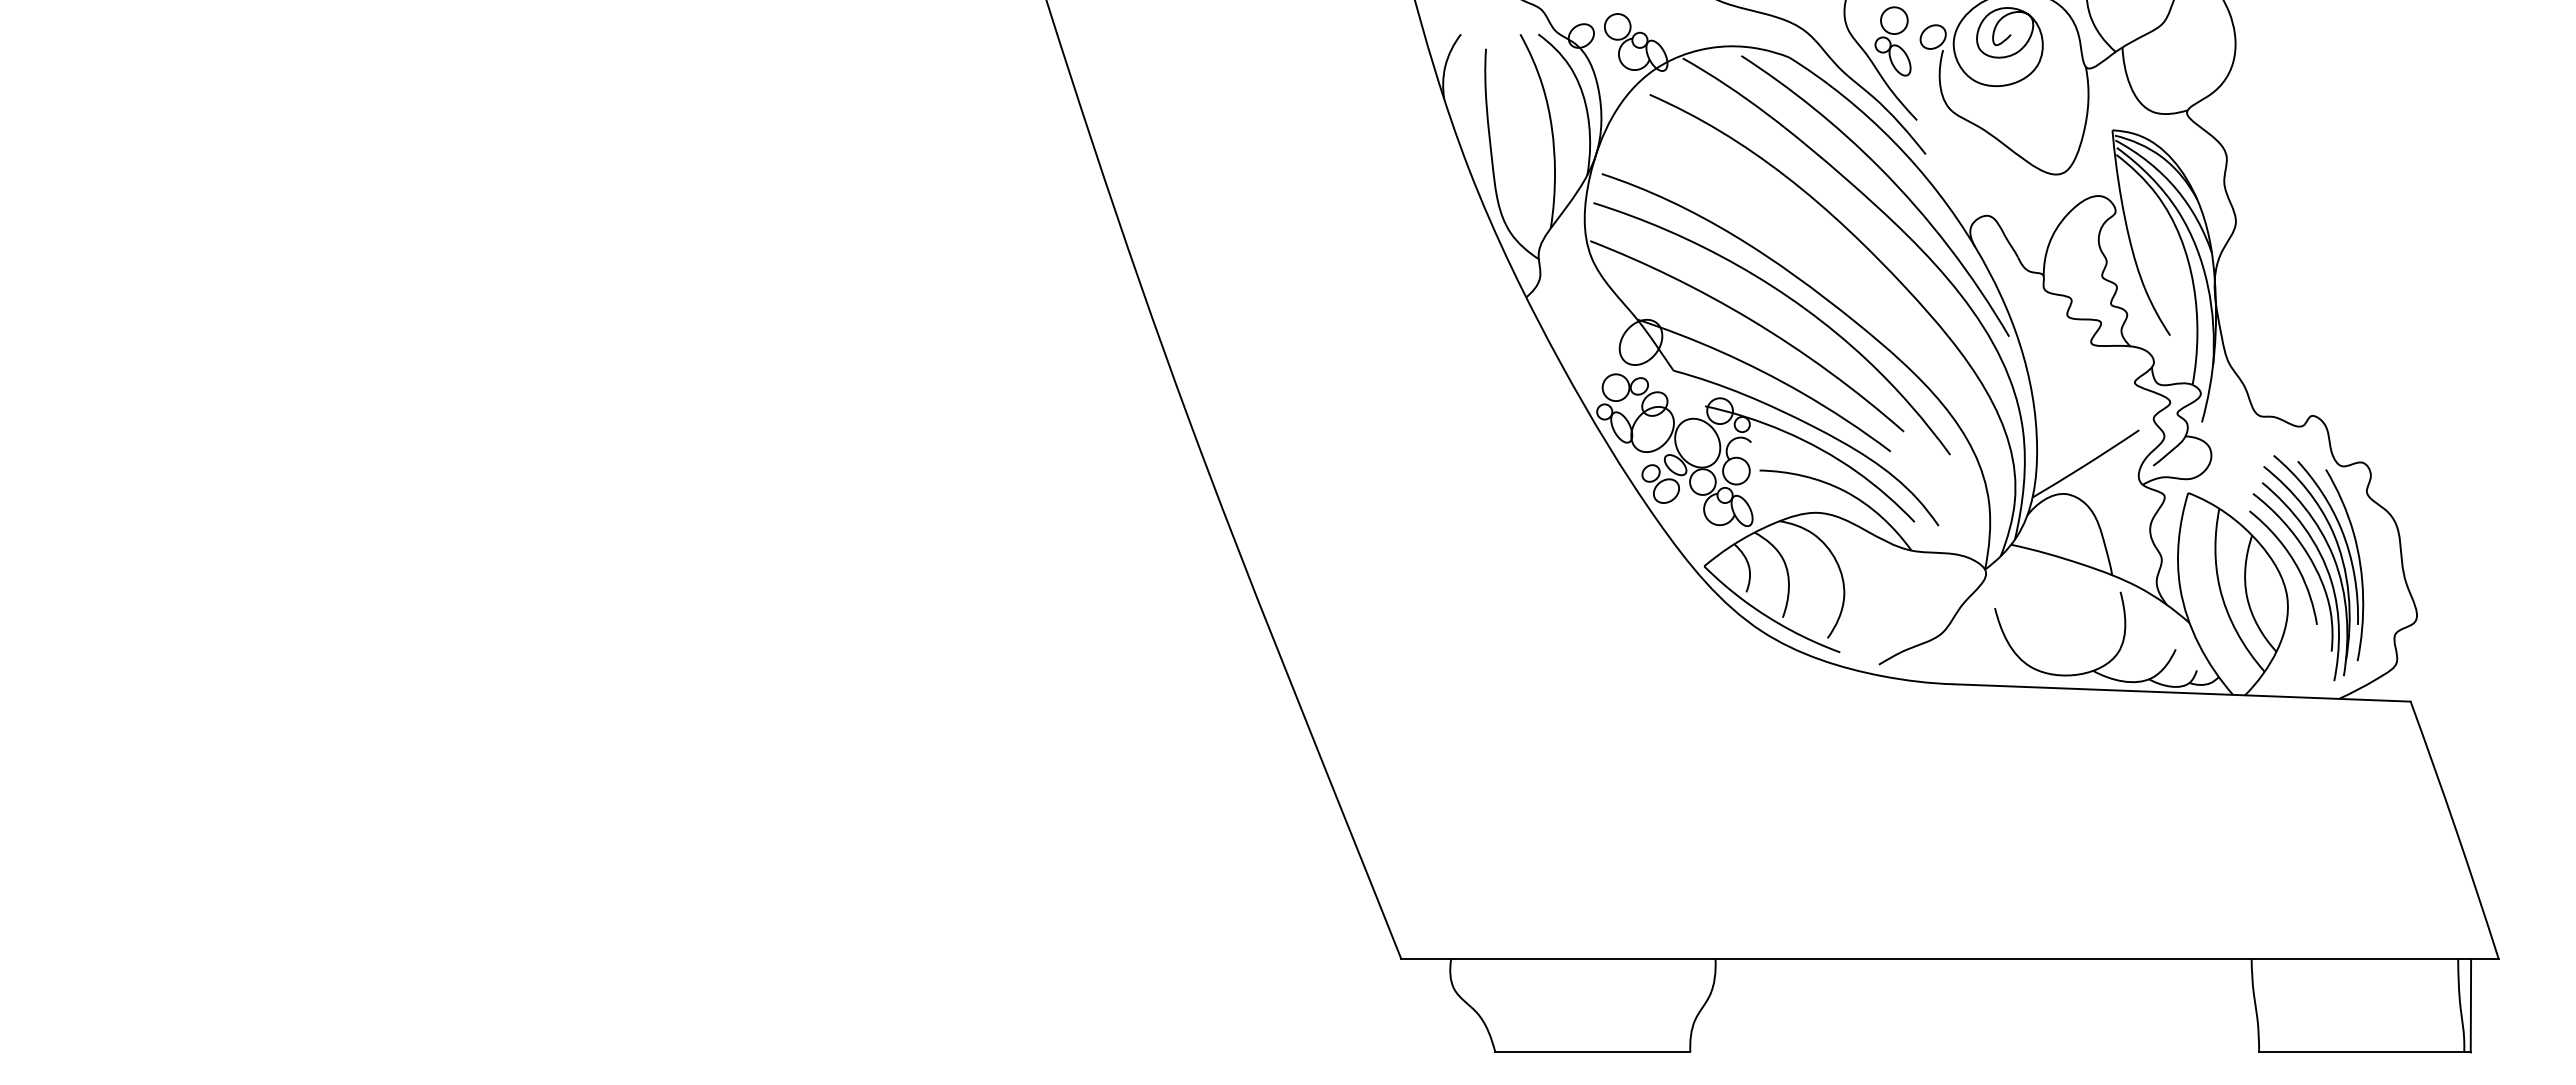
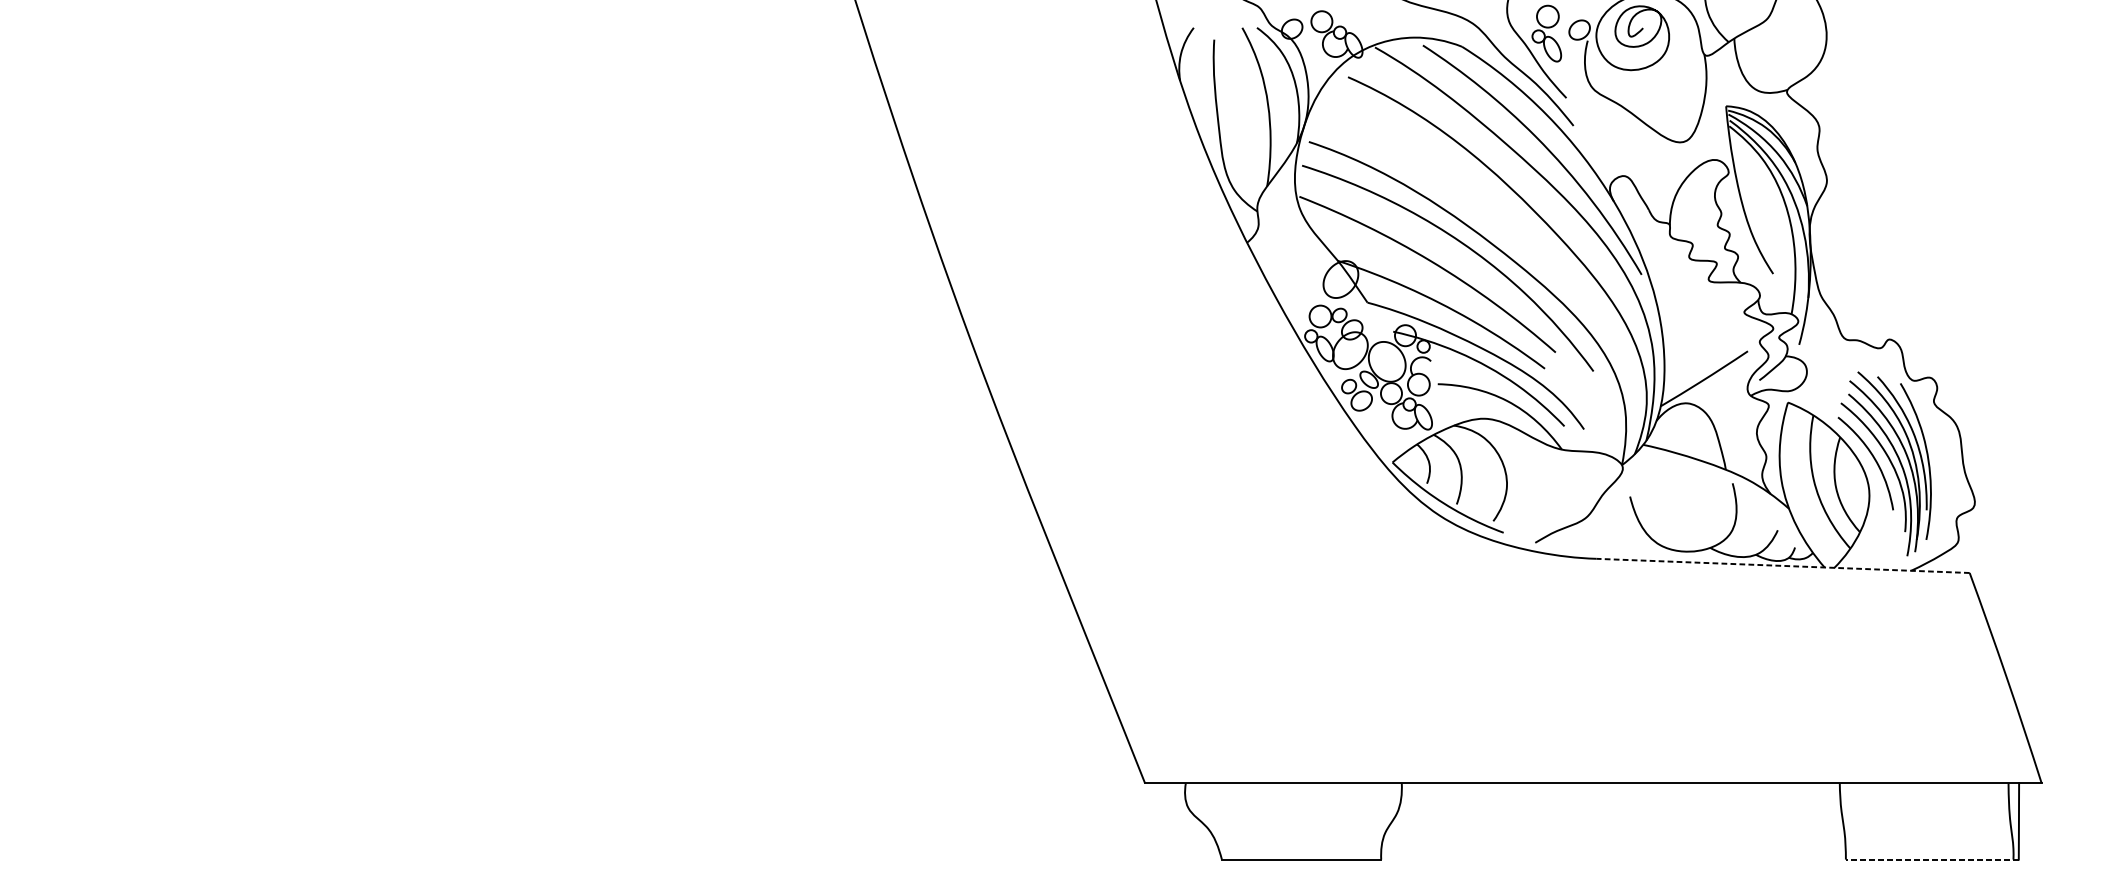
line: (2182, 692) -> (1783, 565), solid -> dashed
line: (2364, 1052) -> (1932, 859), solid -> dashed

